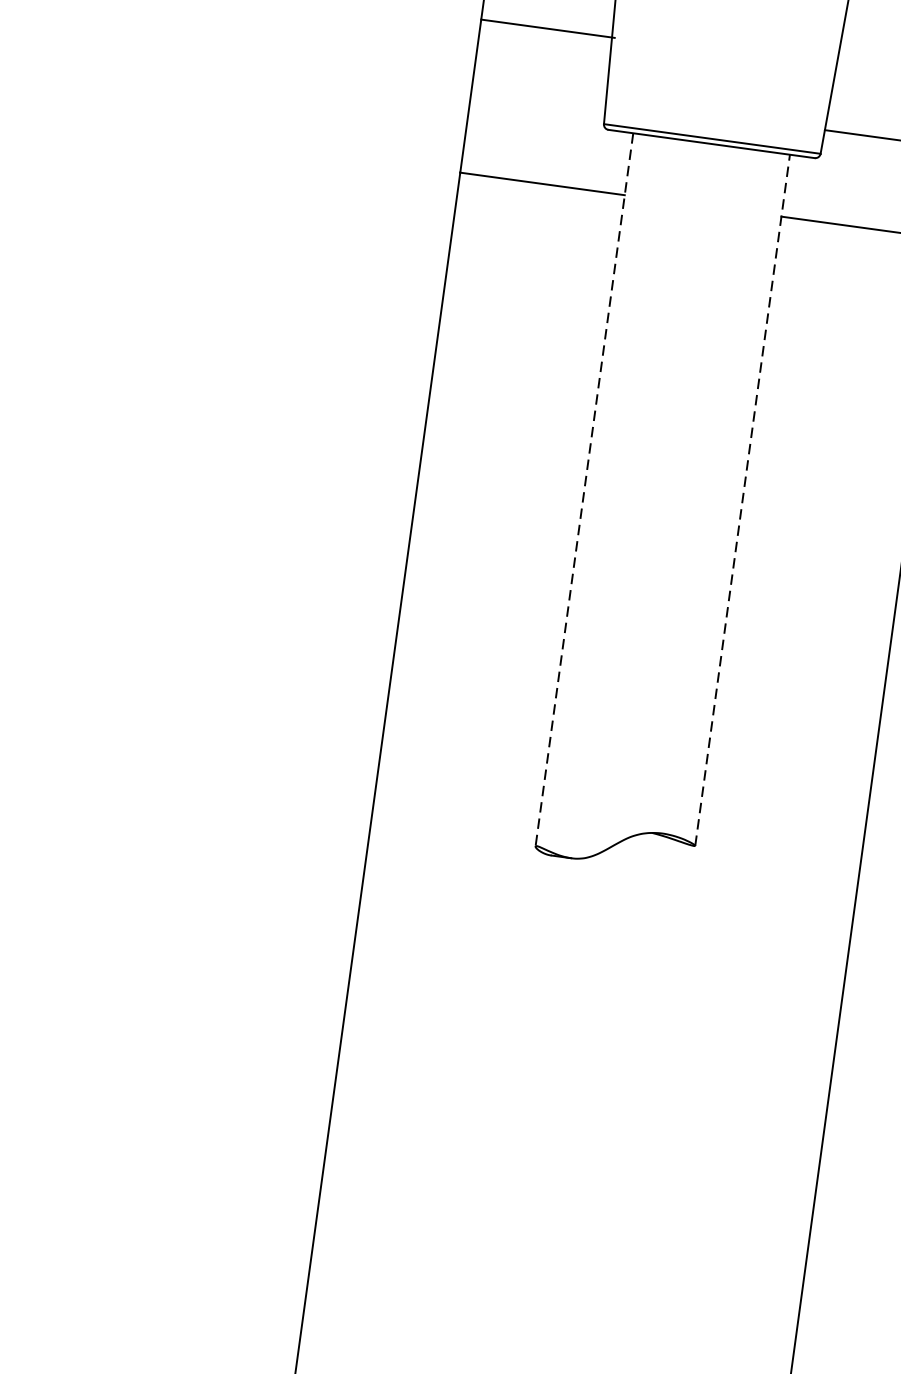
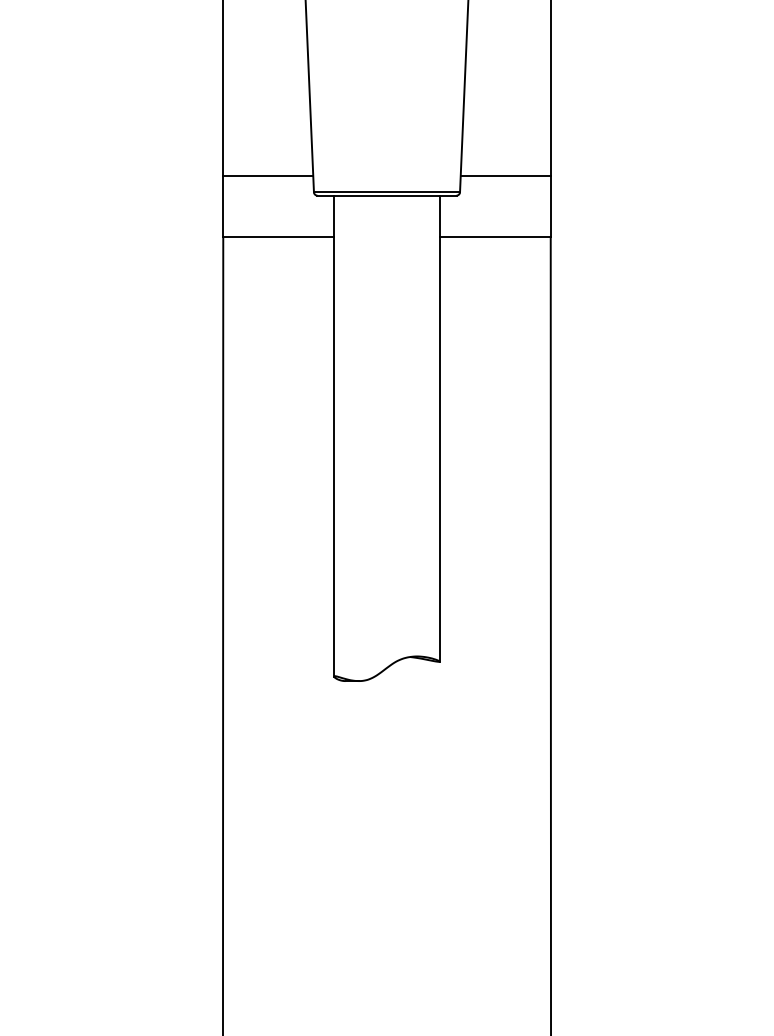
line: (548, 29) -> (268, 176), moved
line: (584, 490) -> (334, 436), dashed -> solid
line: (742, 500) -> (439, 428), dashed -> solid

